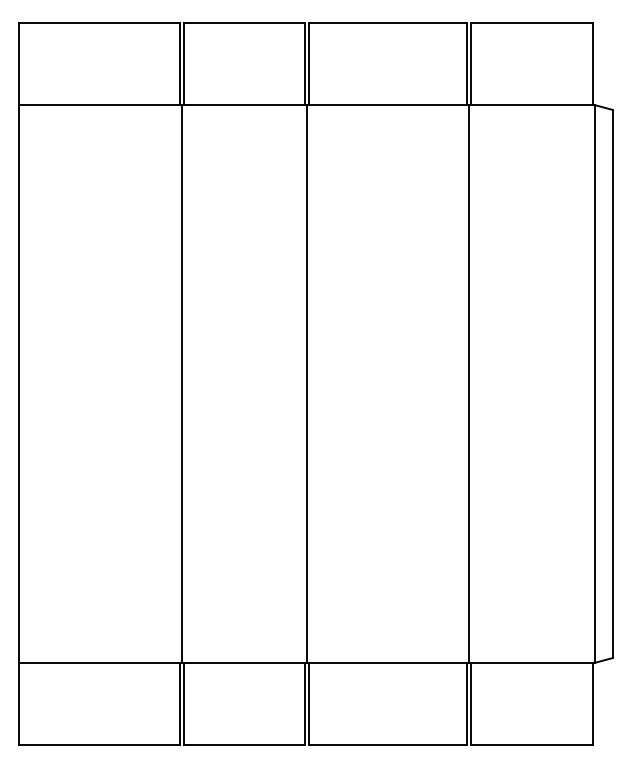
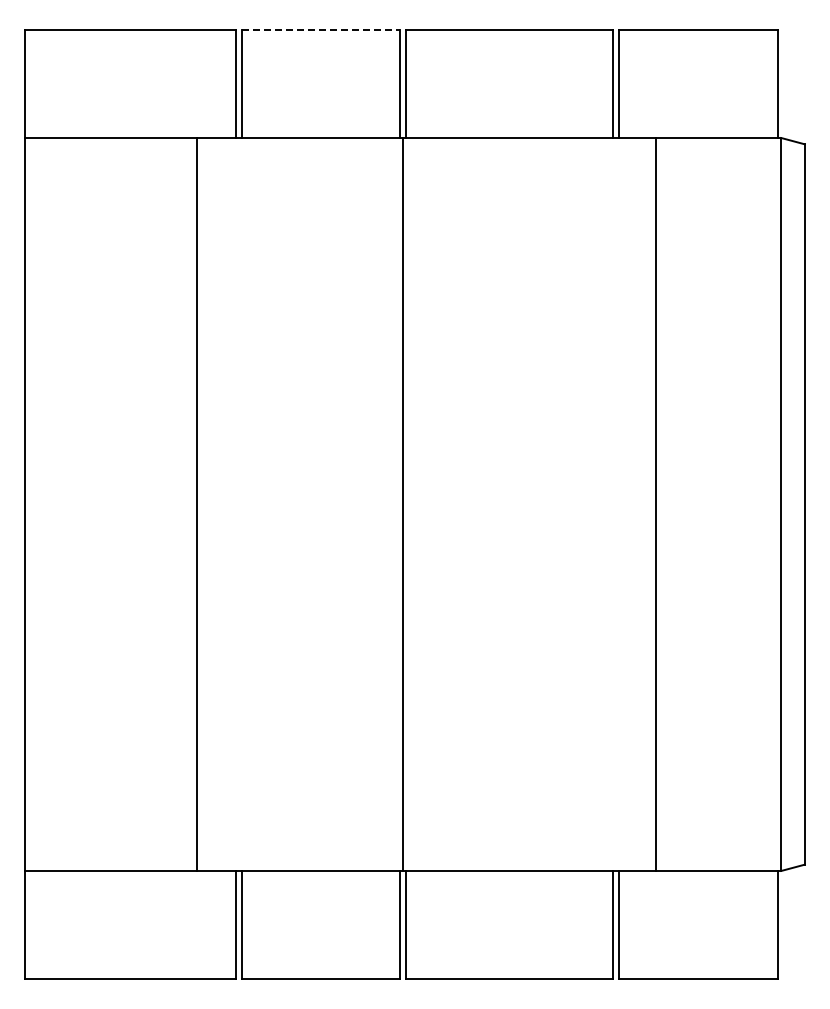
line: (244, 23) -> (321, 30), solid -> dashed
line: (182, 384) -> (197, 504), moved
line: (469, 384) -> (656, 504), moved

